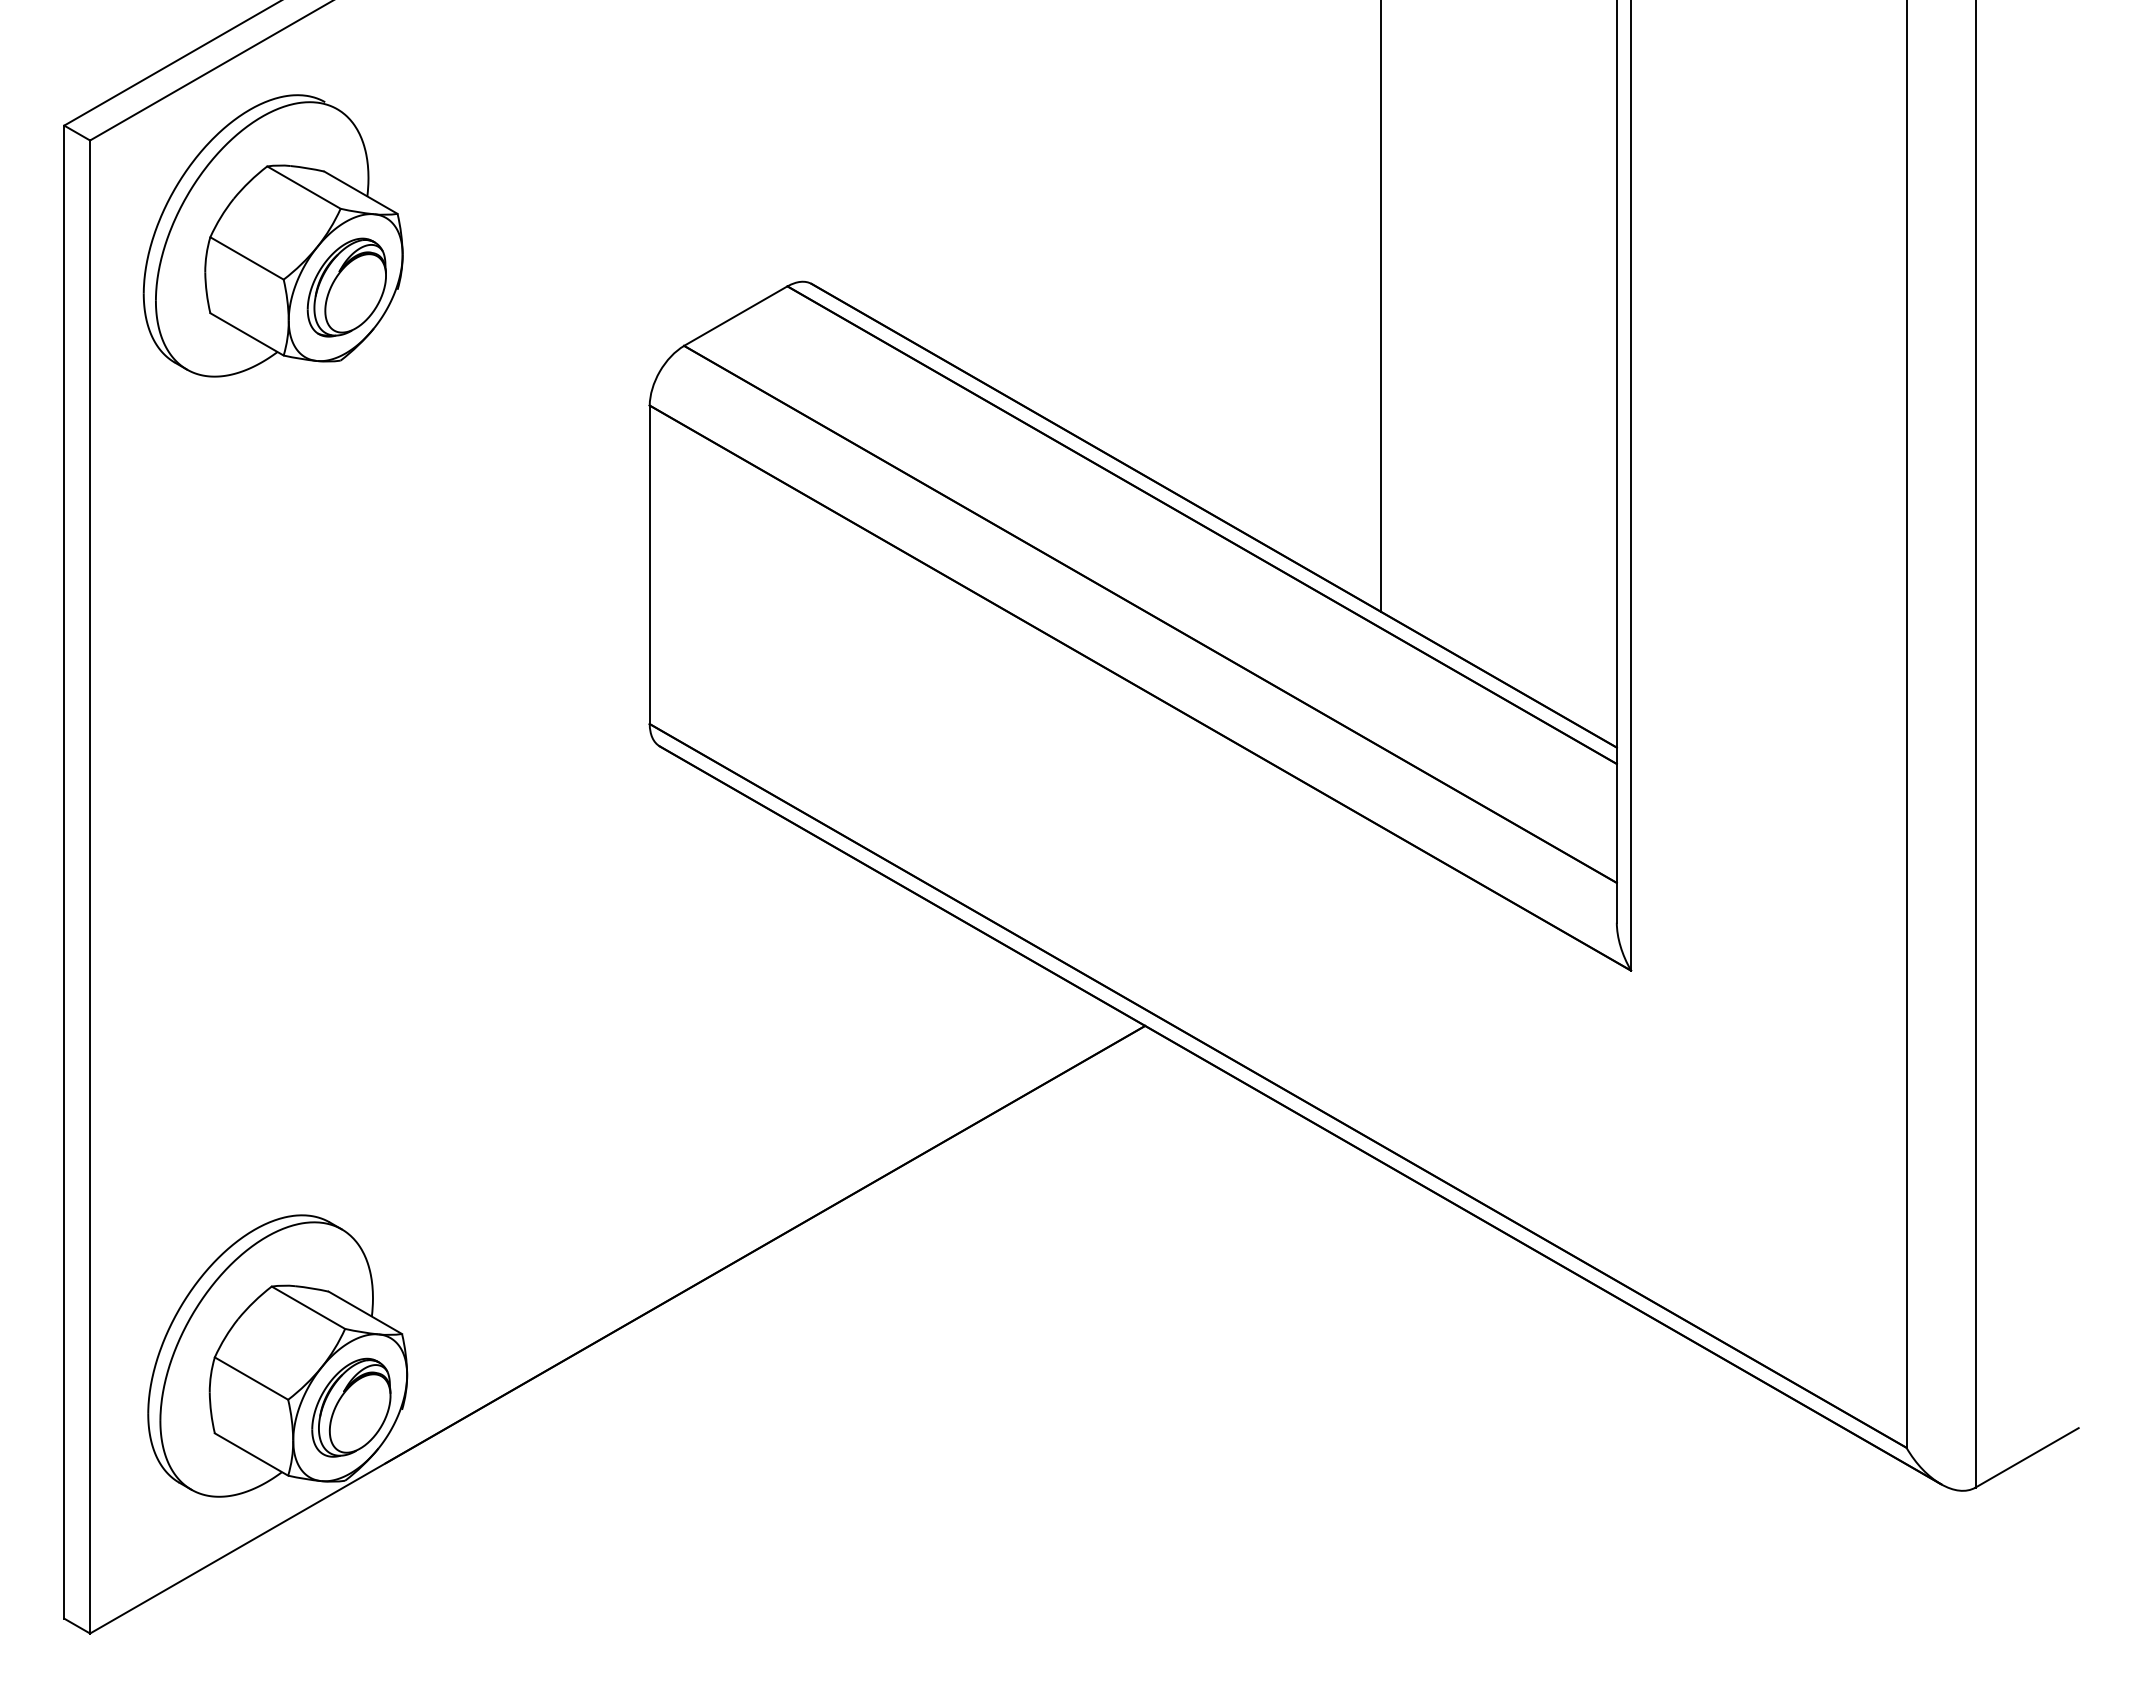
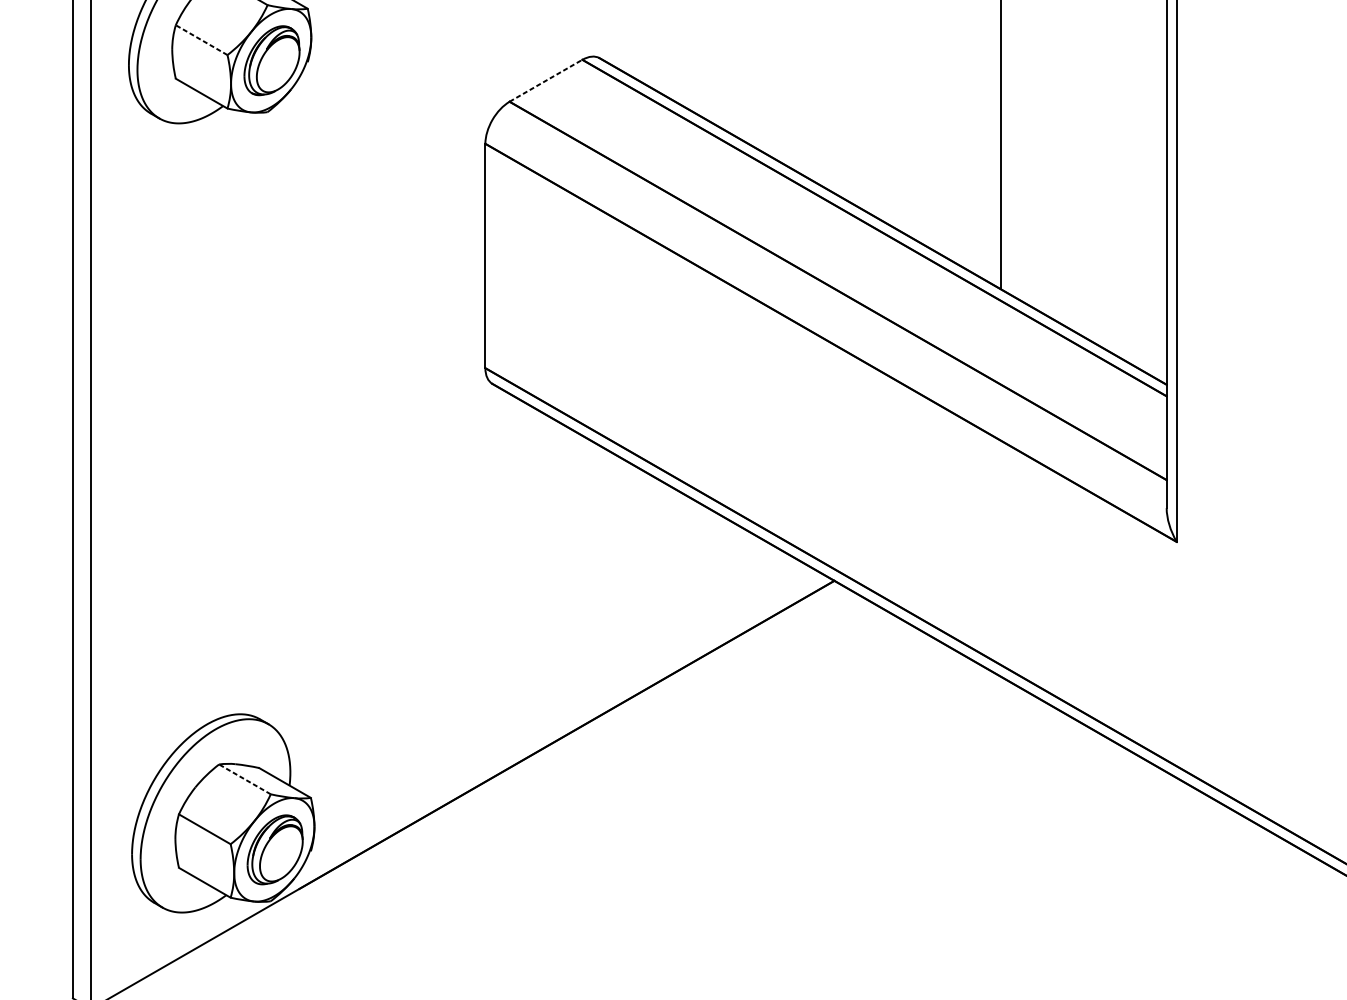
line: (246, 258) -> (201, 40), solid -> dashed
line: (735, 316) -> (545, 81), solid -> dashed
line: (308, 1307) -> (244, 779), solid -> dashed

